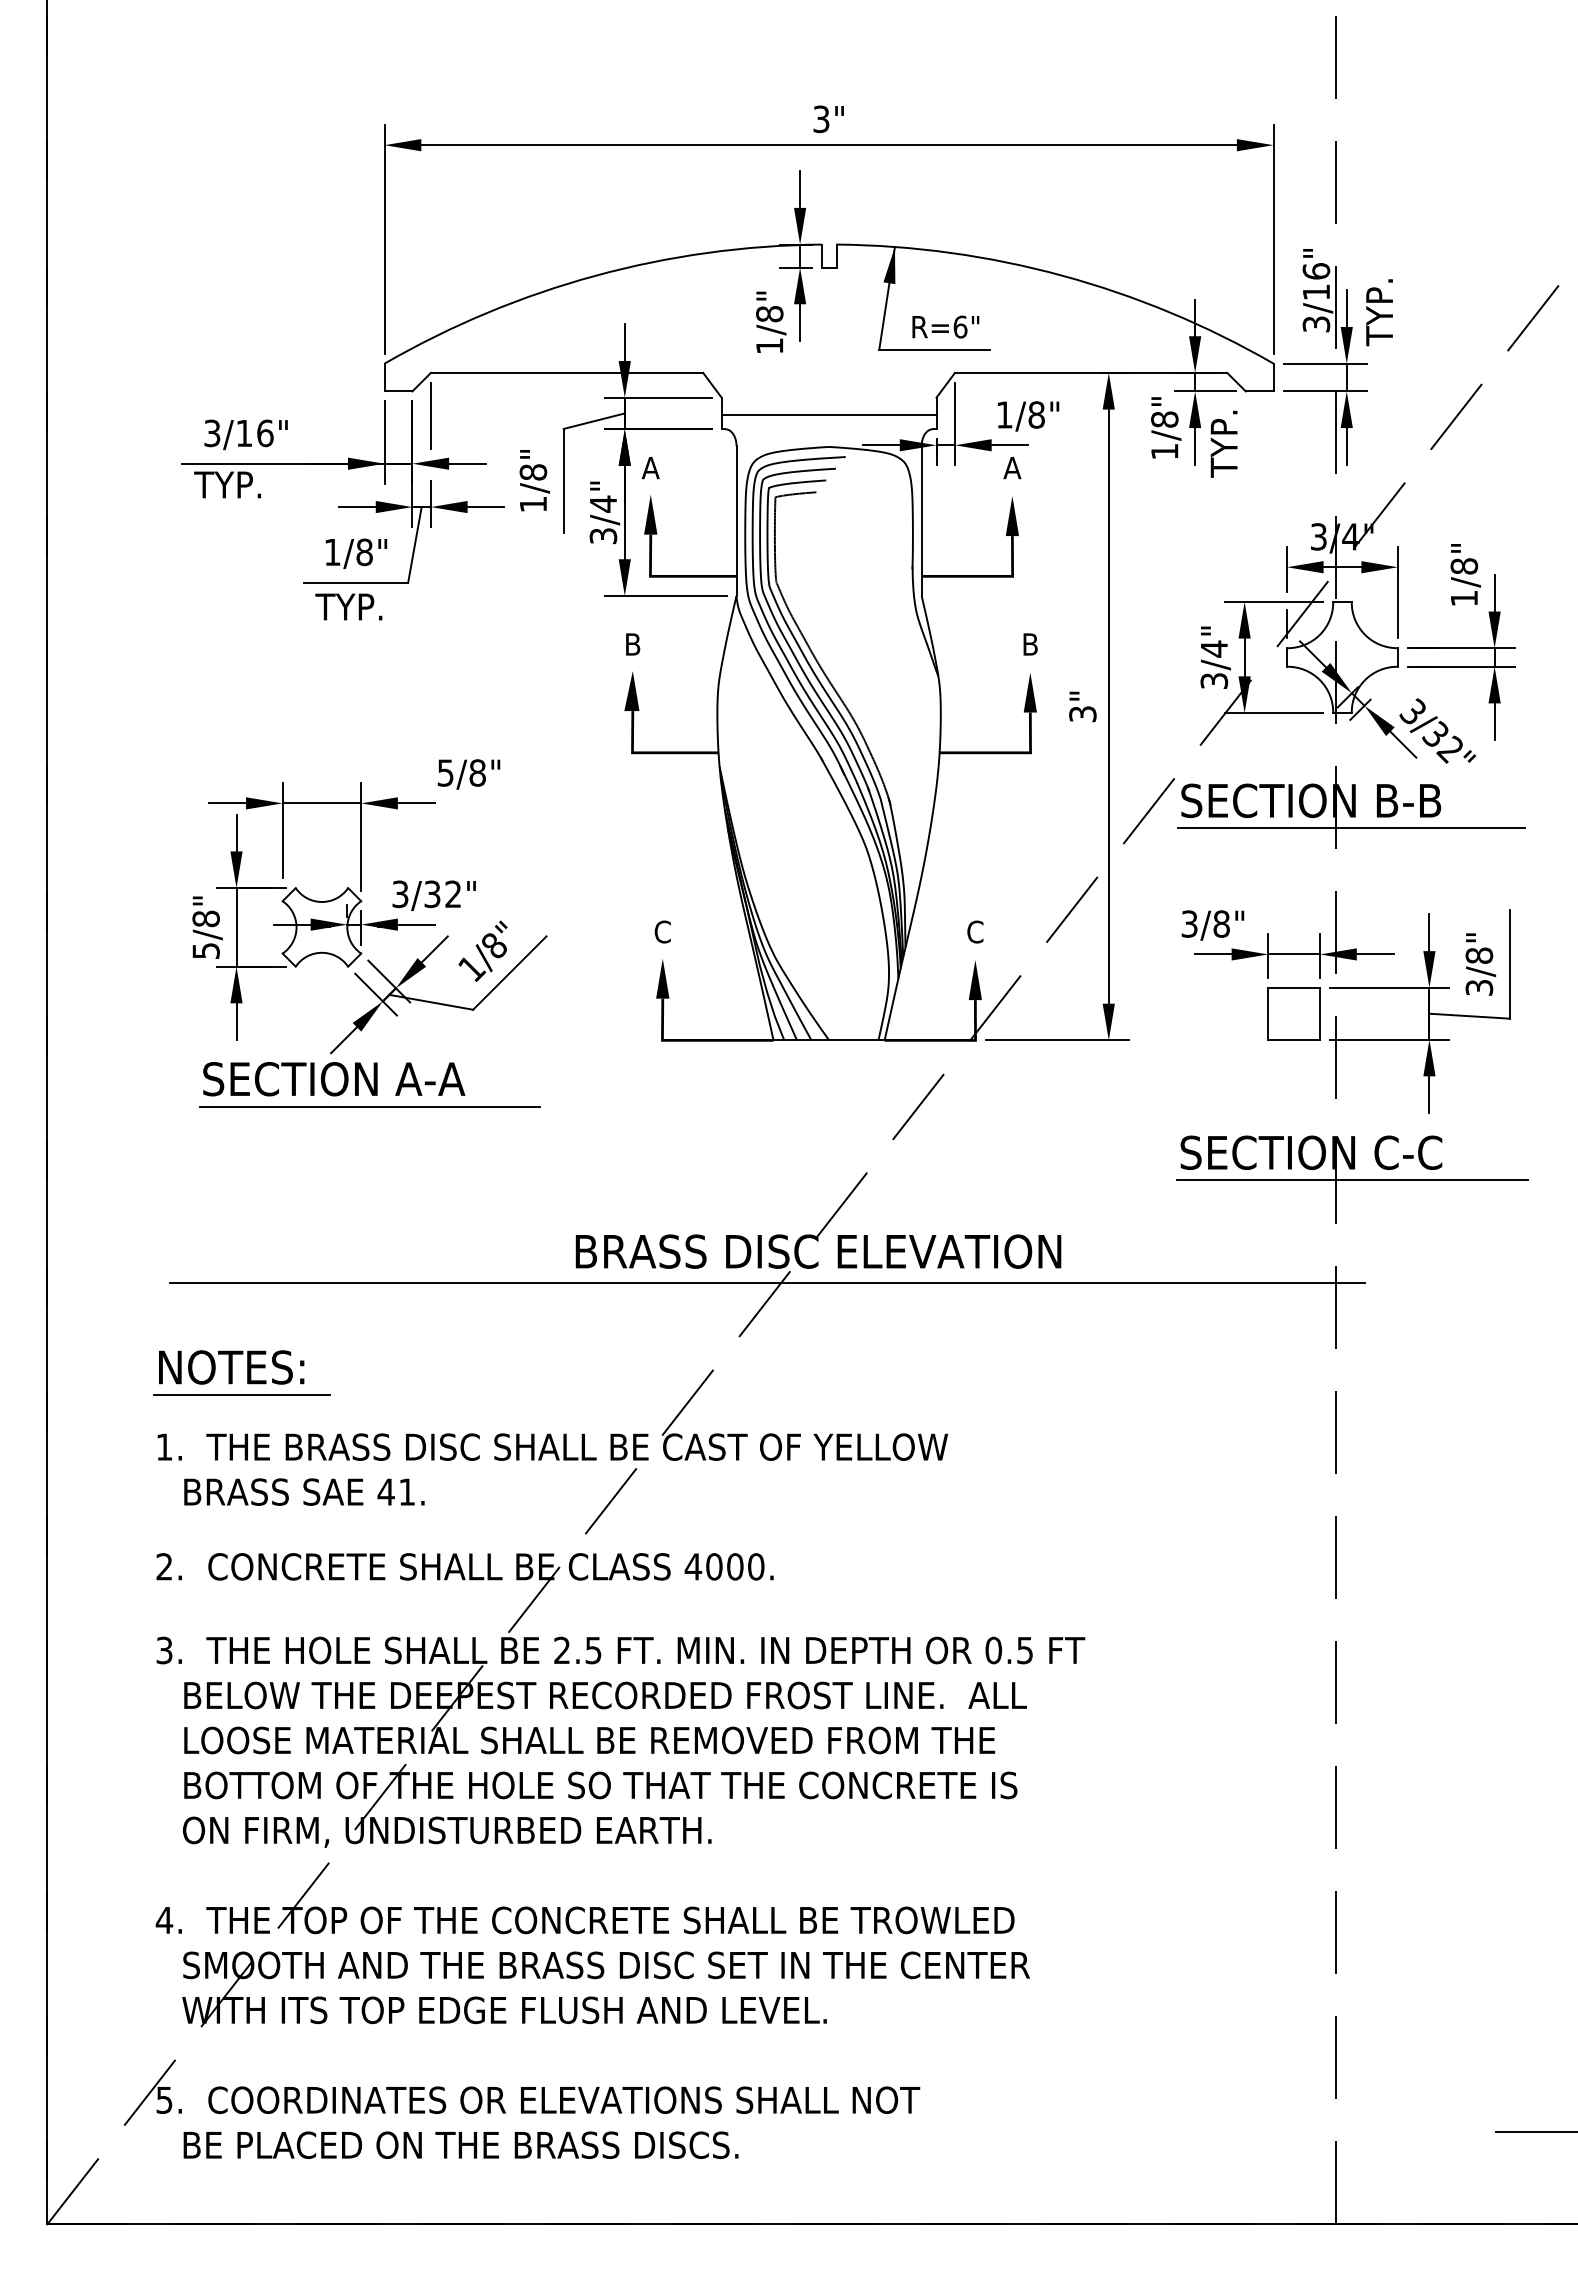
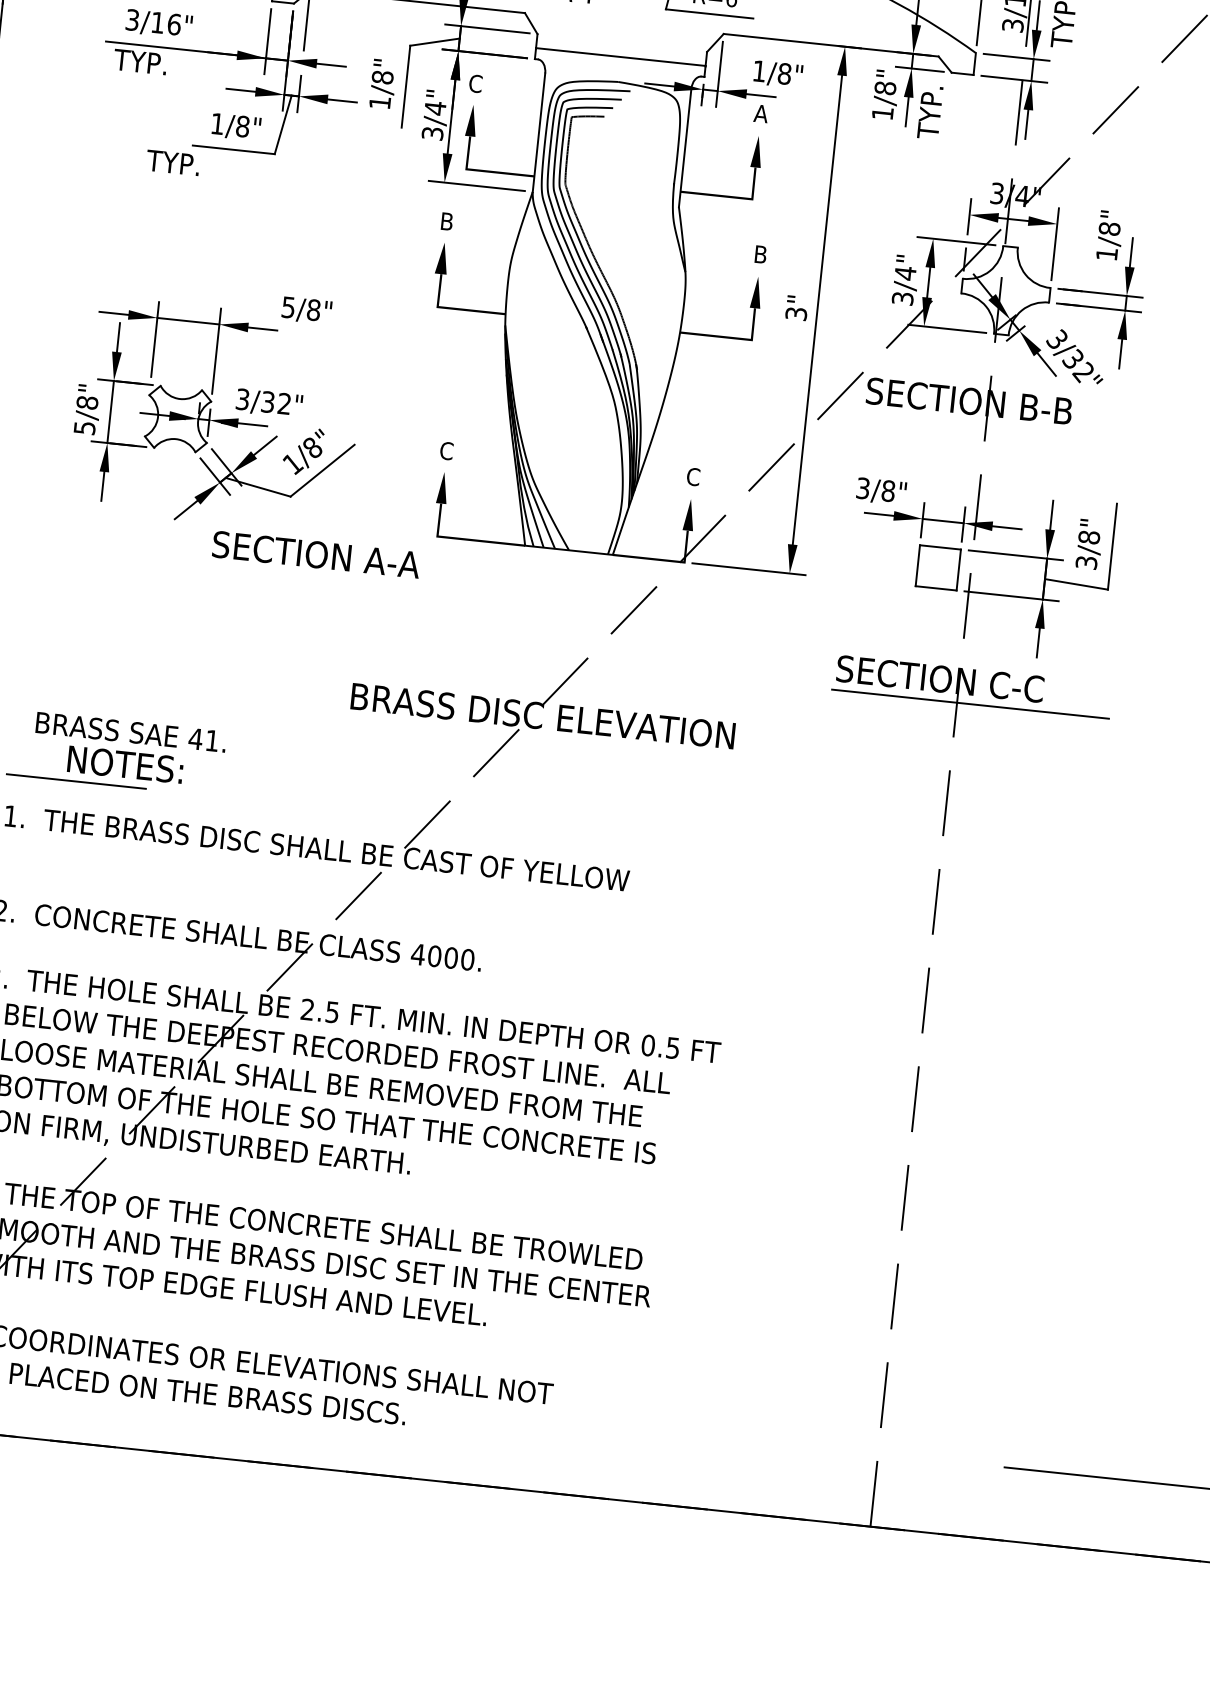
text: (650, 467) -> (475, 83), A -> C
text: (348, 606) -> (172, 162), moved
line: (1351, 828) -> (998, 426), removed
text: (334, 1079) -> (316, 555), moved
line: (369, 1106) -> (200, 564), removed
line: (767, 1283) -> (500, 737), removed
text: (231, 1367) -> (125, 764), moved
text: (304, 1491) -> (131, 731), moved

